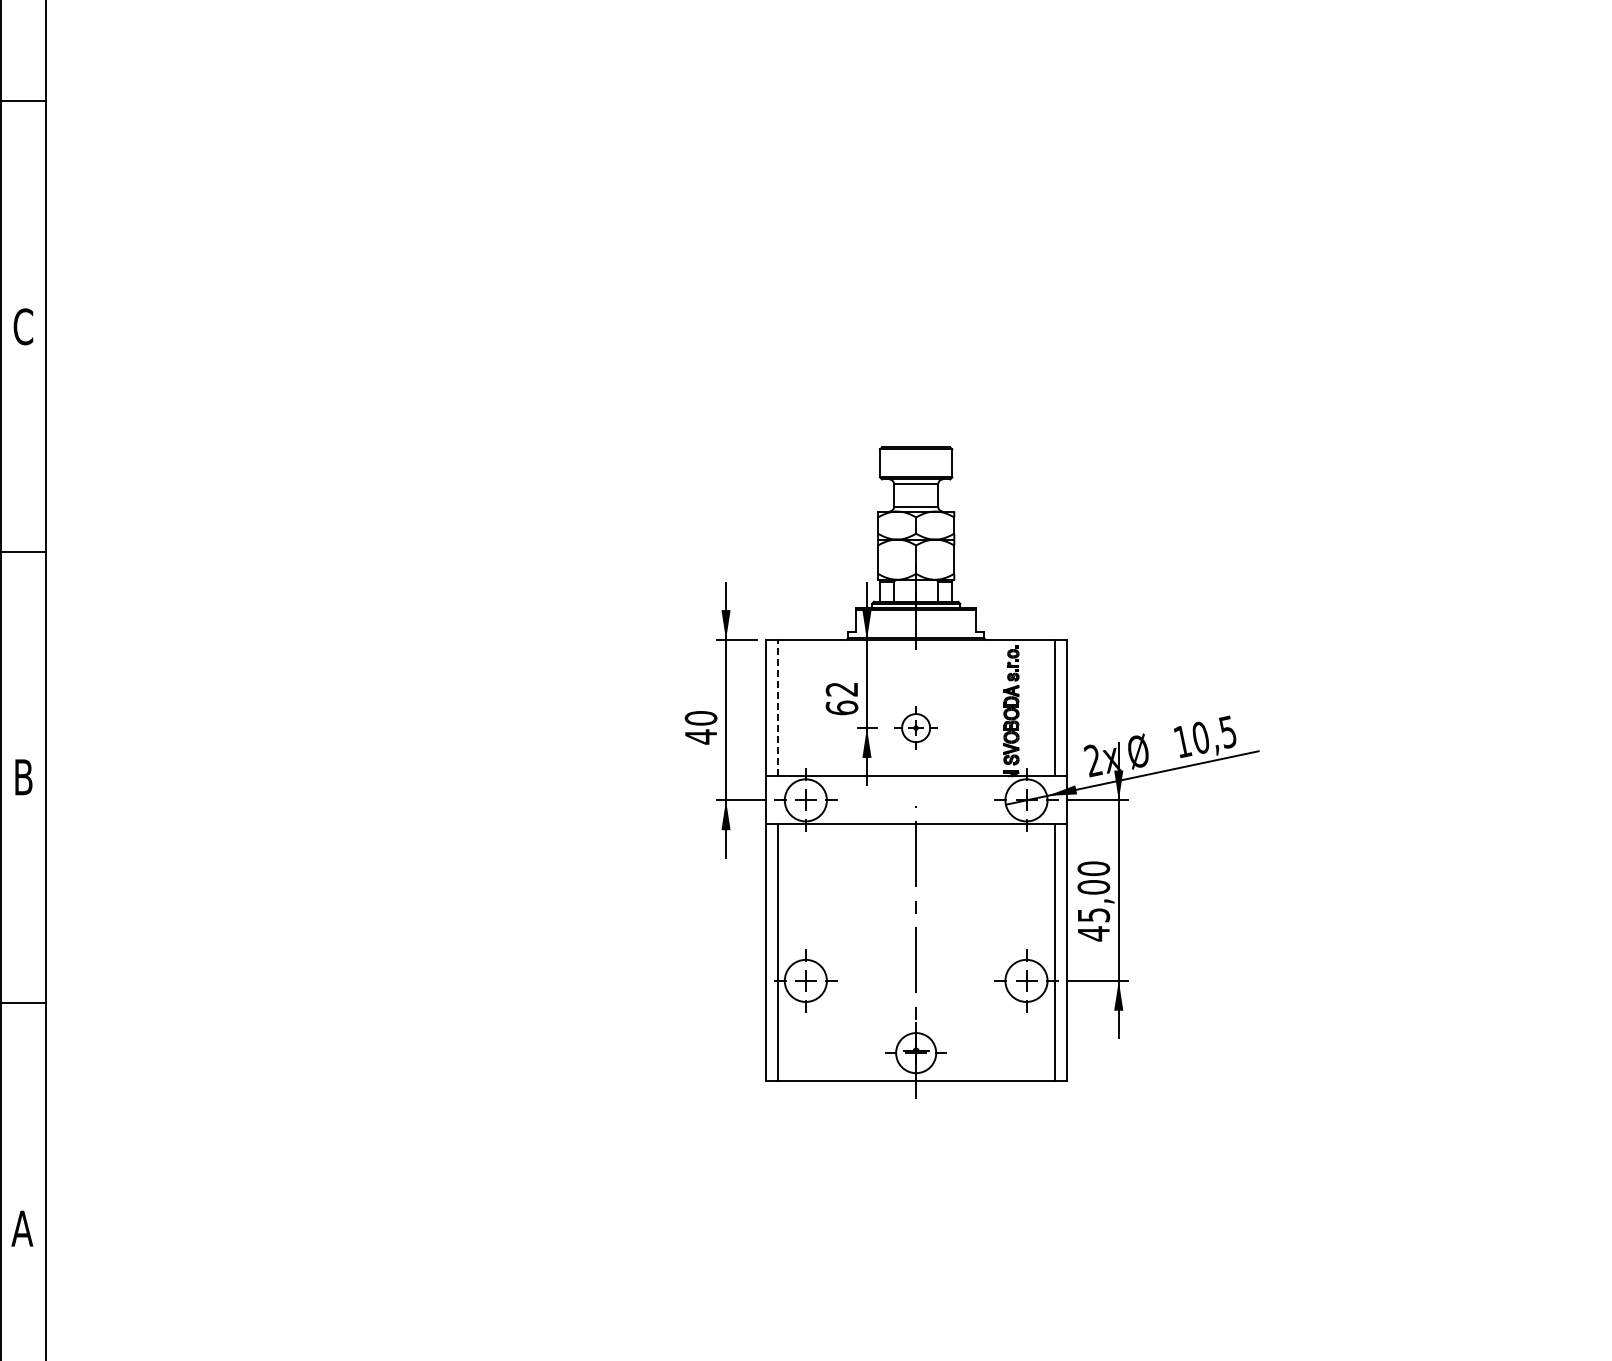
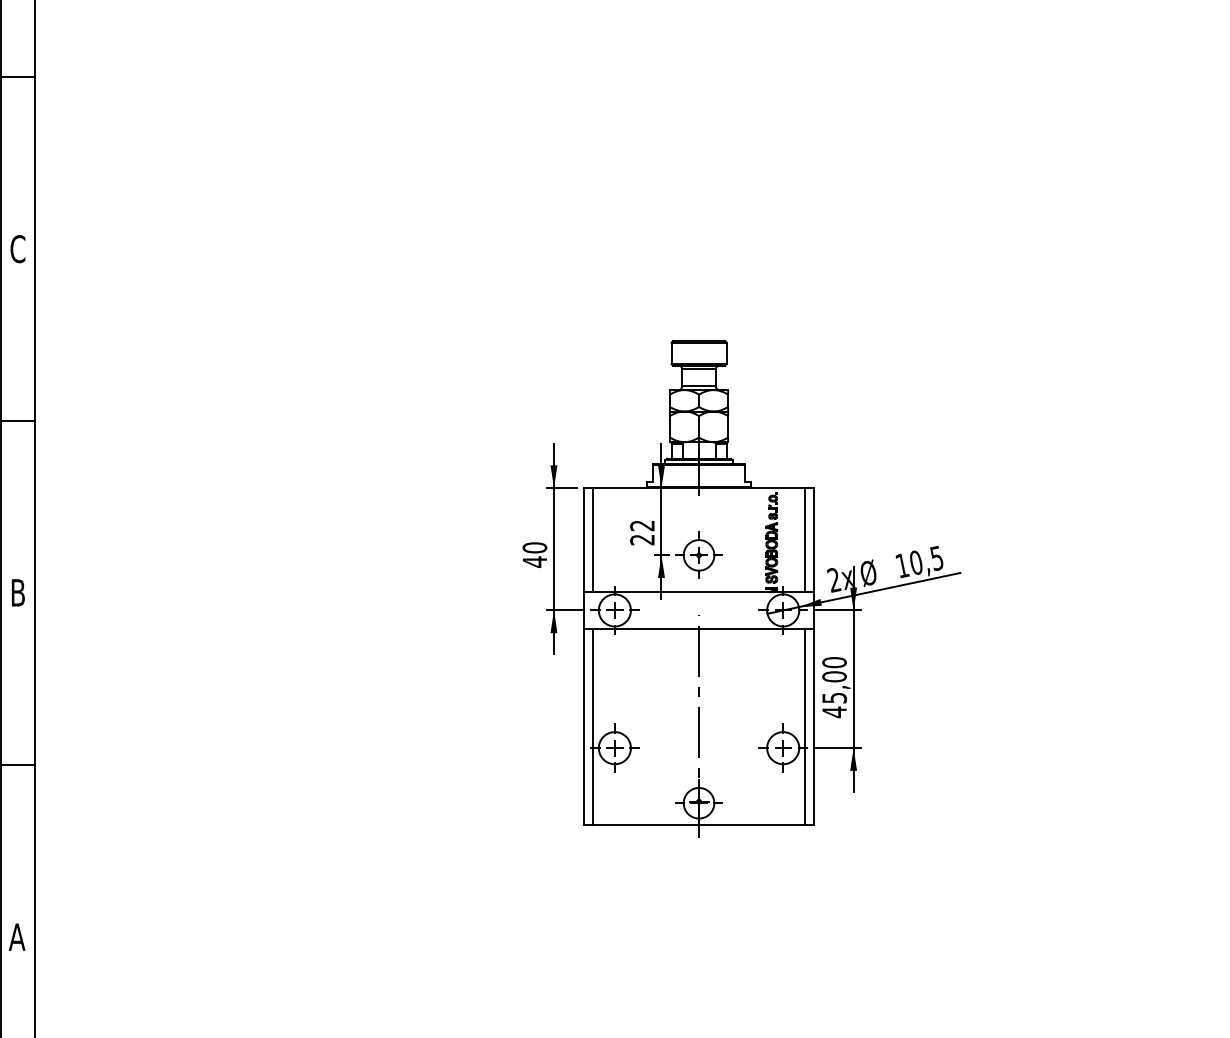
line: (777, 707) -> (593, 539), dashed -> solid
text: (841, 707) -> (642, 539), 62 -> 22
part: (915, 727) -> (698, 554), size x1.43

